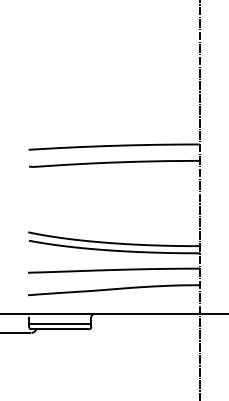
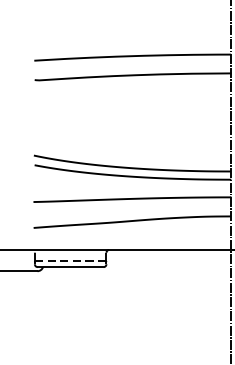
line: (60, 324) -> (70, 261), solid -> dashed

